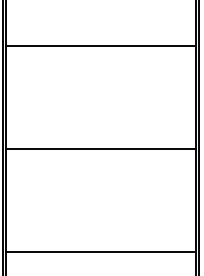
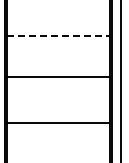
line: (100, 45) -> (58, 35), solid -> dashed
line: (100, 148) -> (58, 76), moved
line: (100, 251) -> (58, 122), moved

